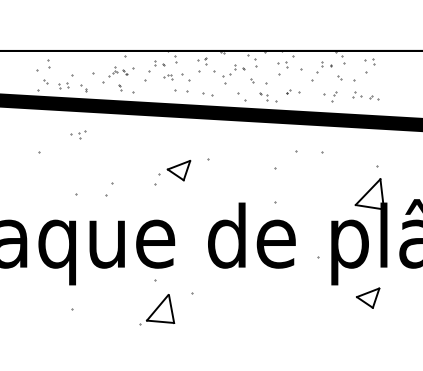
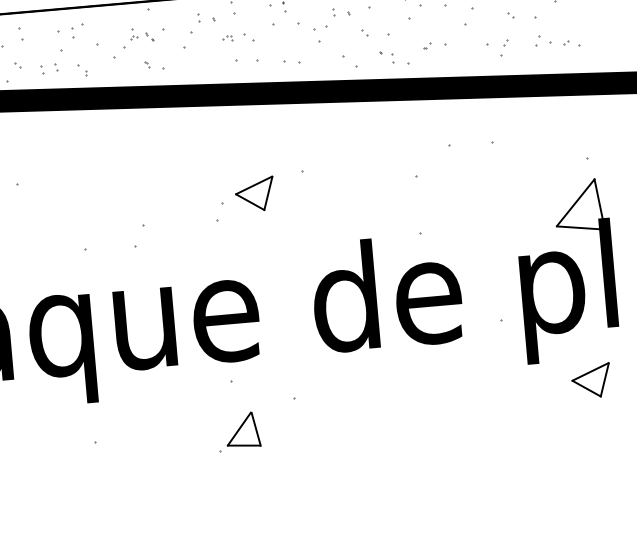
part: (177, 77) -> (238, 38), size x0.71
part: (126, 88) -> (154, 64), size x0.71
part: (78, 134) -> (70, 31), moved
part: (157, 309) -> (239, 430), size x0.71

